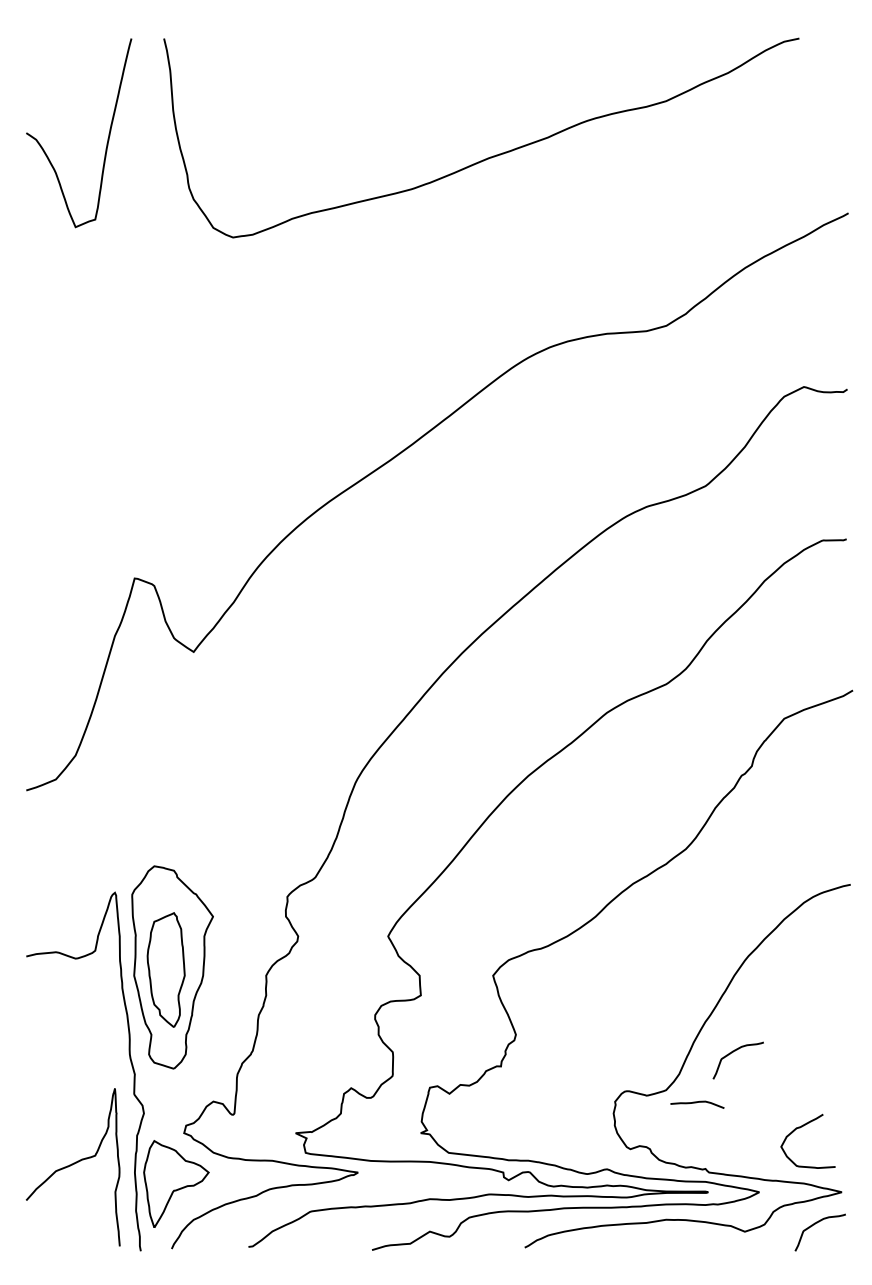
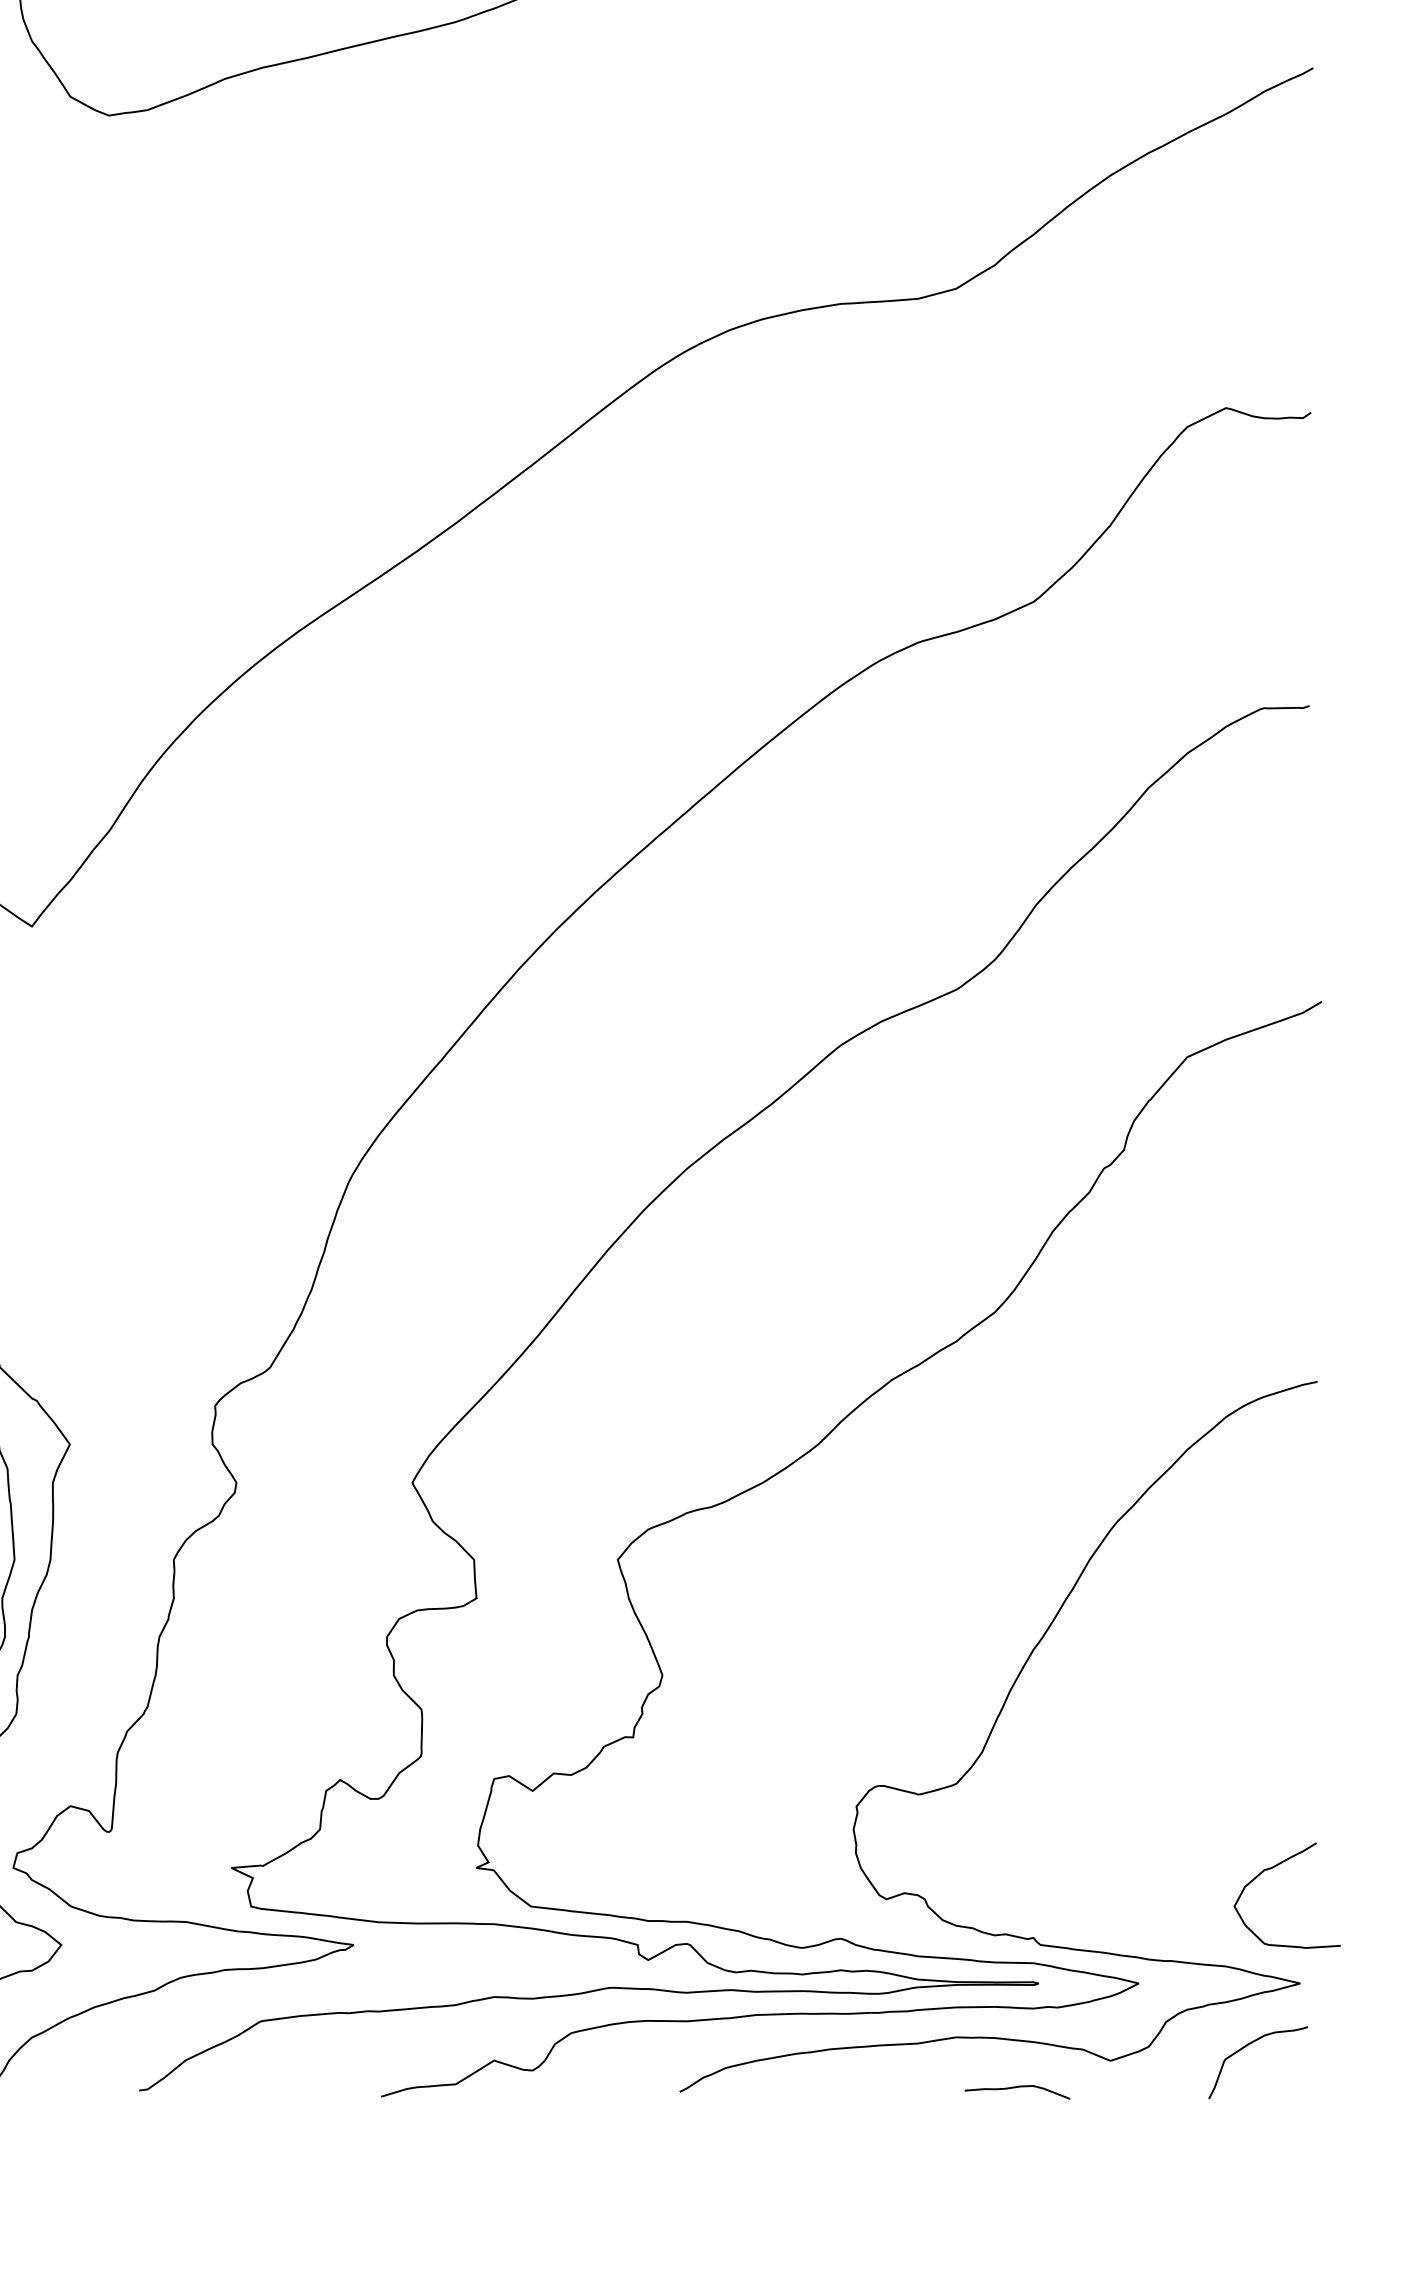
curve: (732, 1053) -> (1086, 1712), removed
curve: (696, 1103) -> (1015, 2089), moved
curve: (800, 1128) -> (1272, 1870), moved

